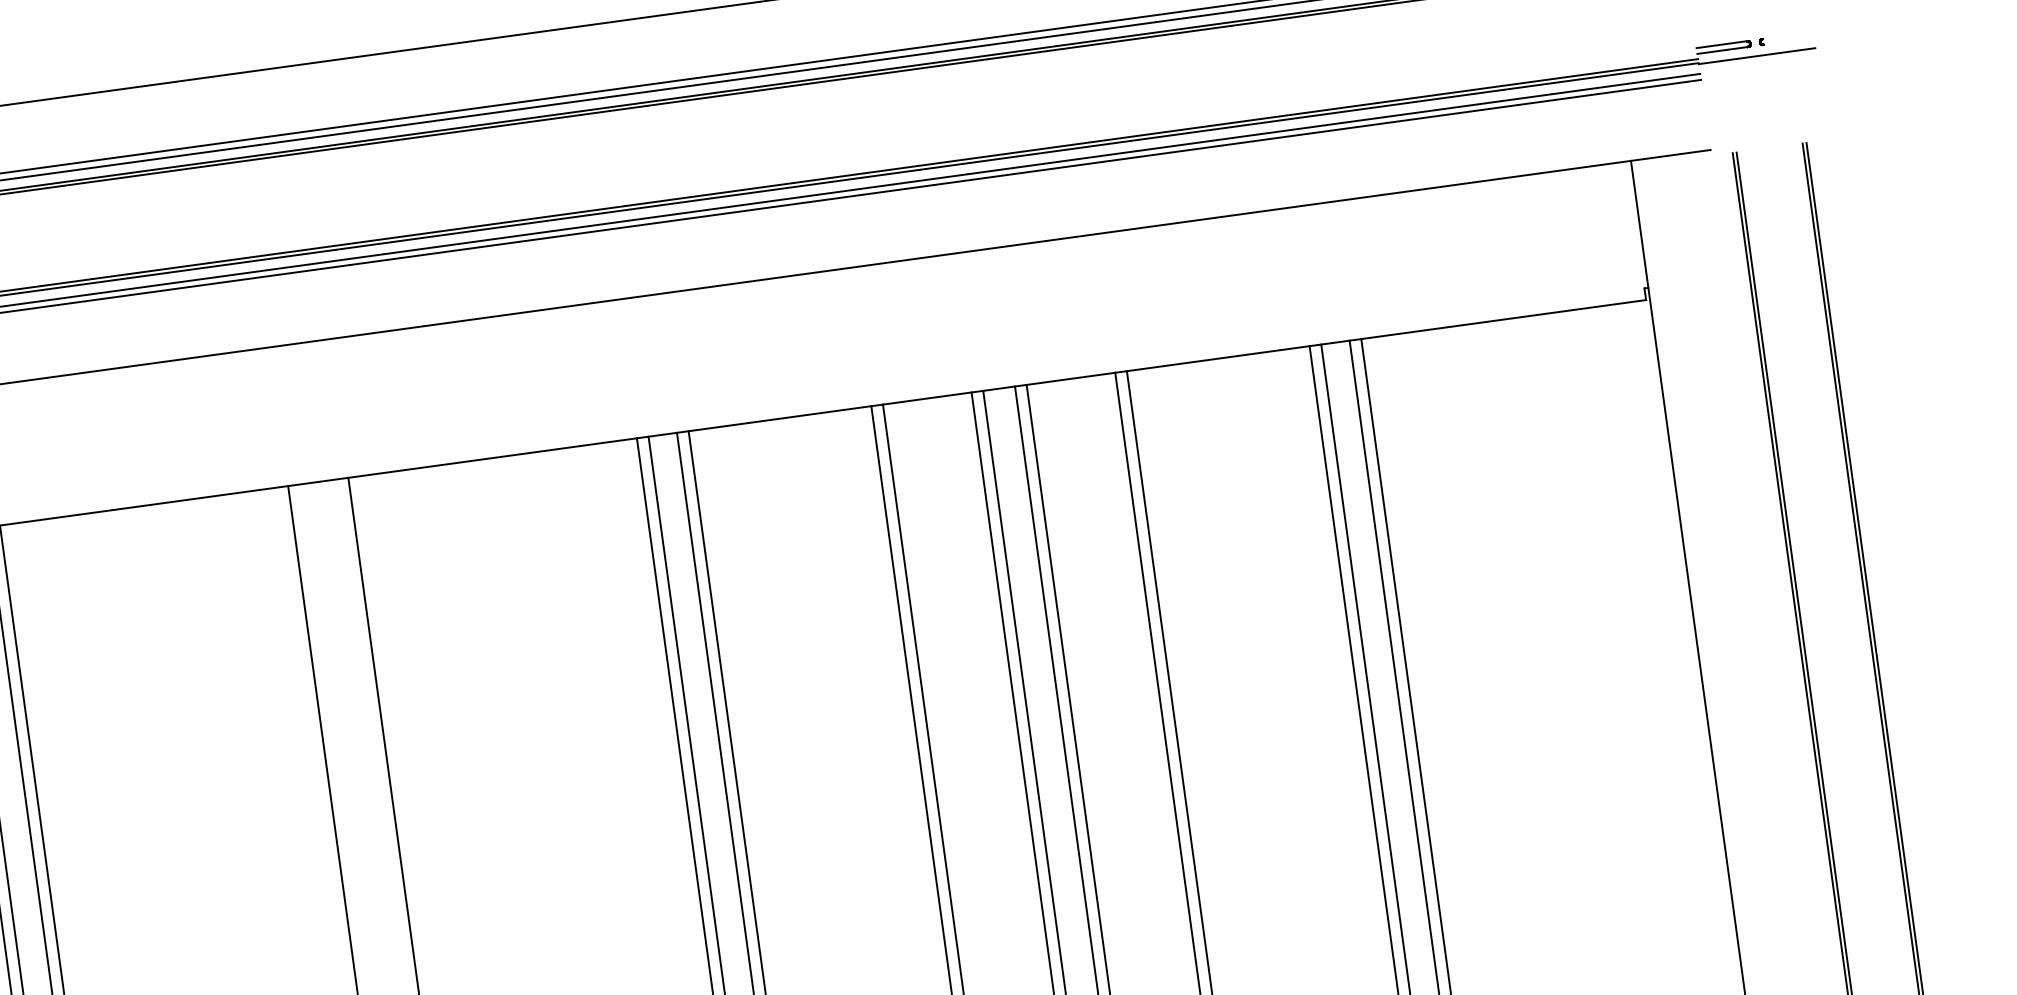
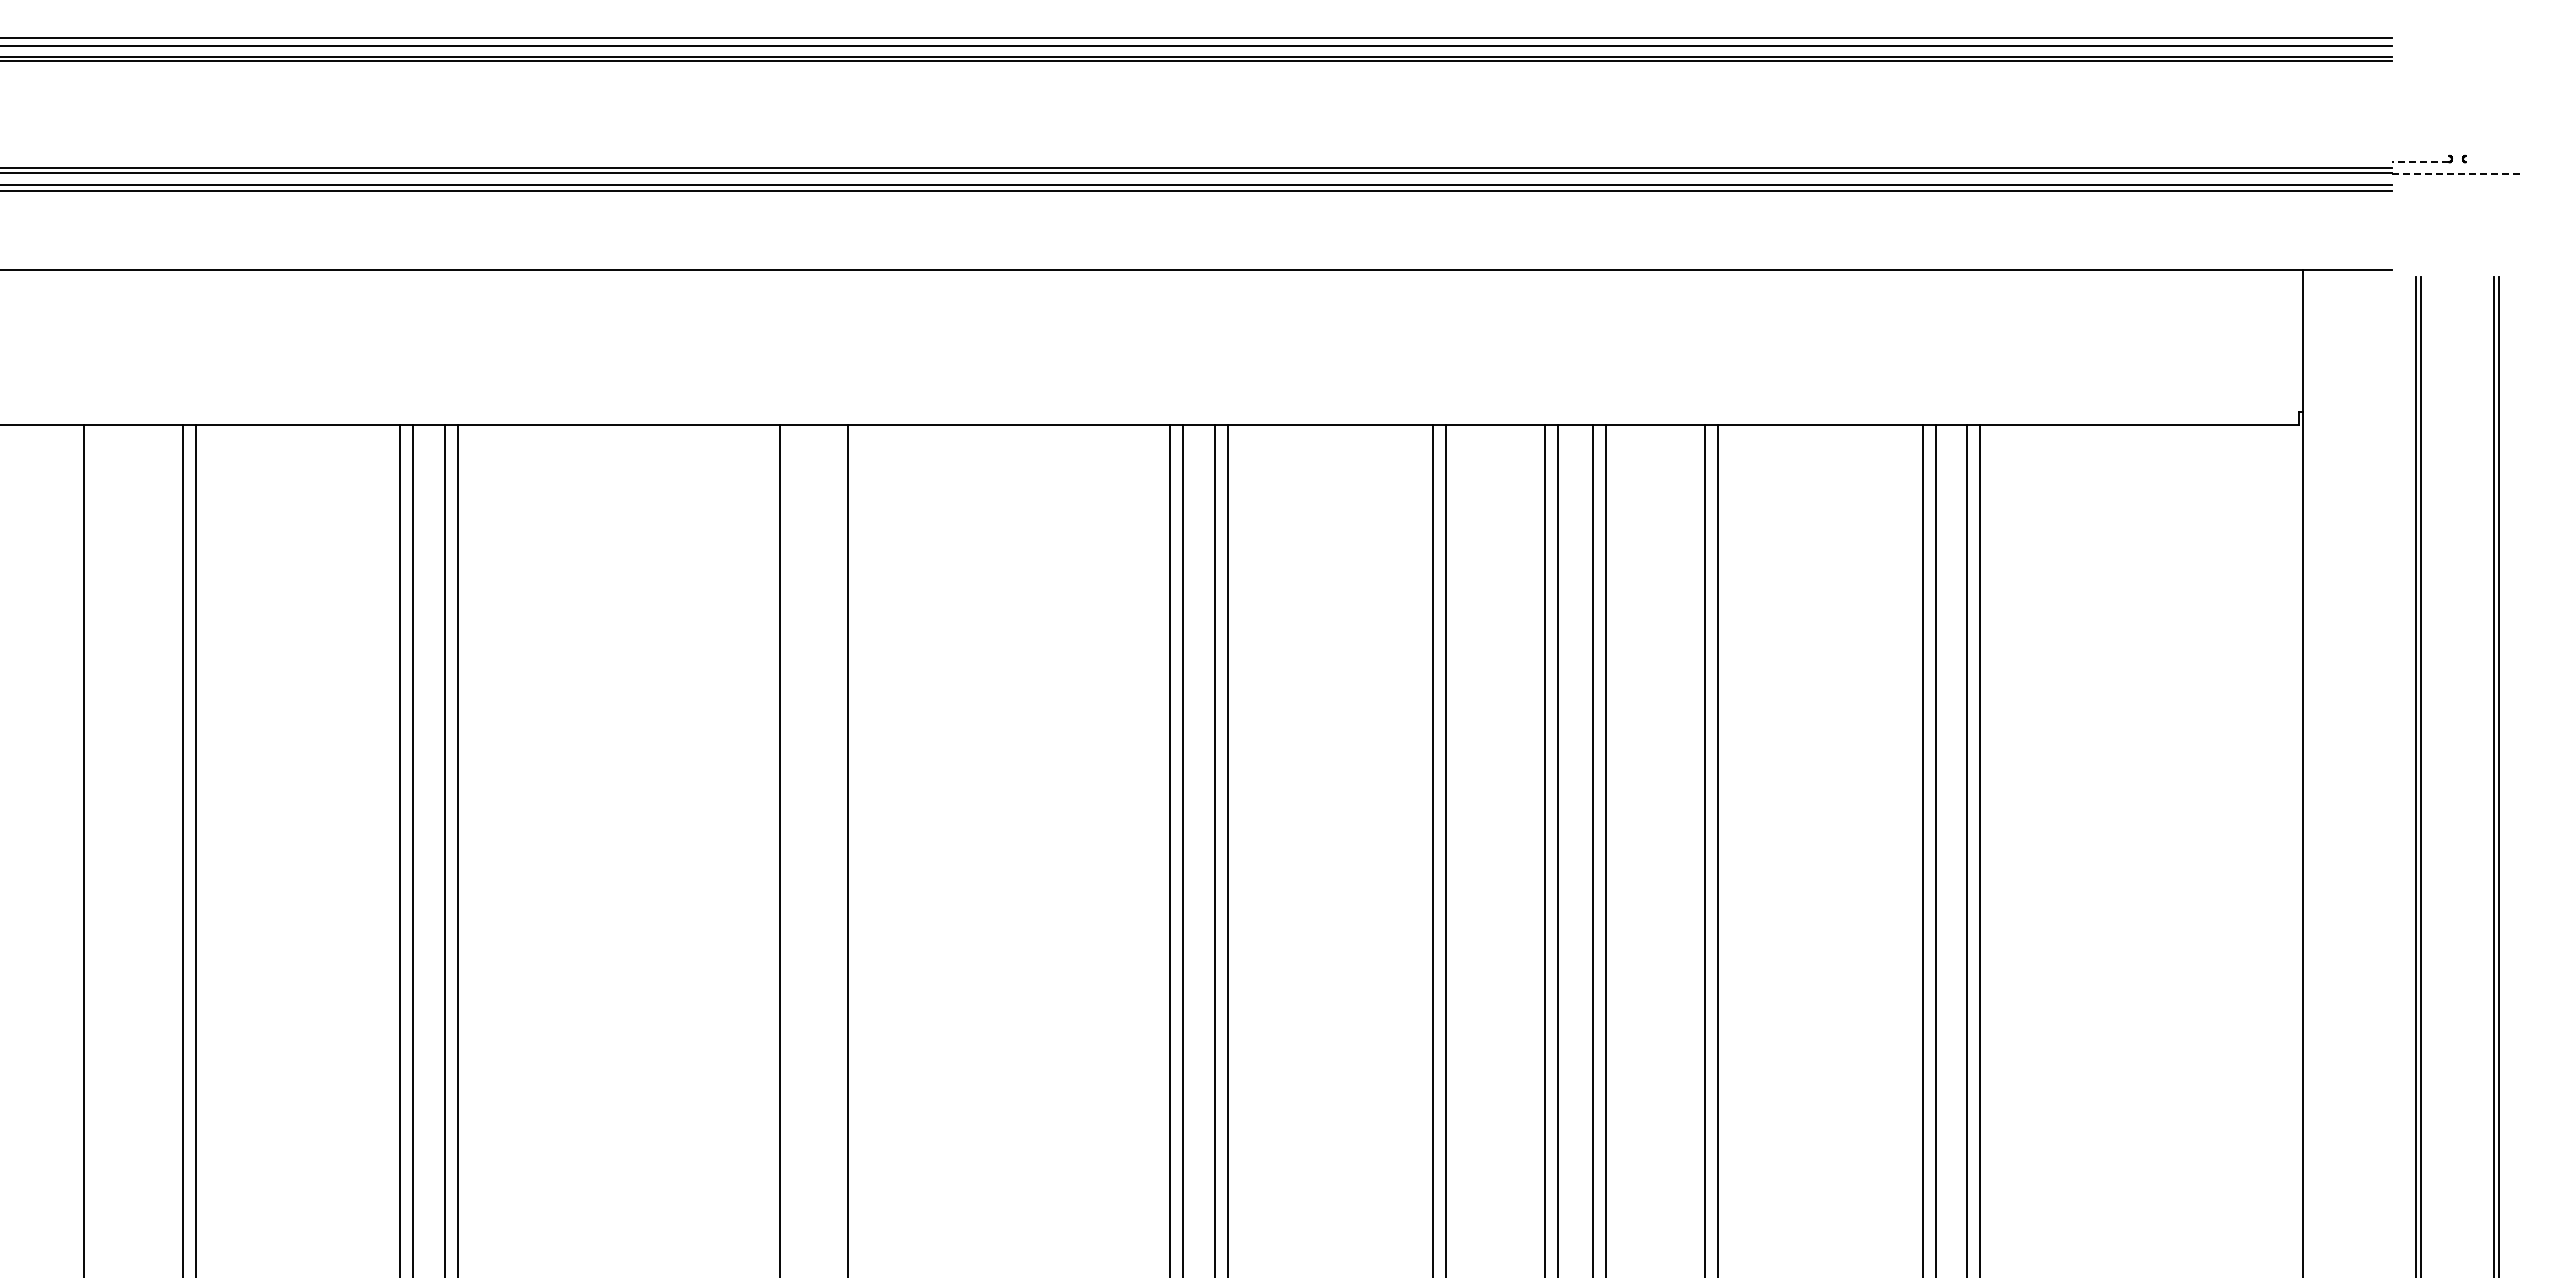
line: (1721, 44) -> (2420, 155), removed
line: (1722, 50) -> (2420, 162), solid -> dashed
line: (1757, 55) -> (2457, 173), solid -> dashed

